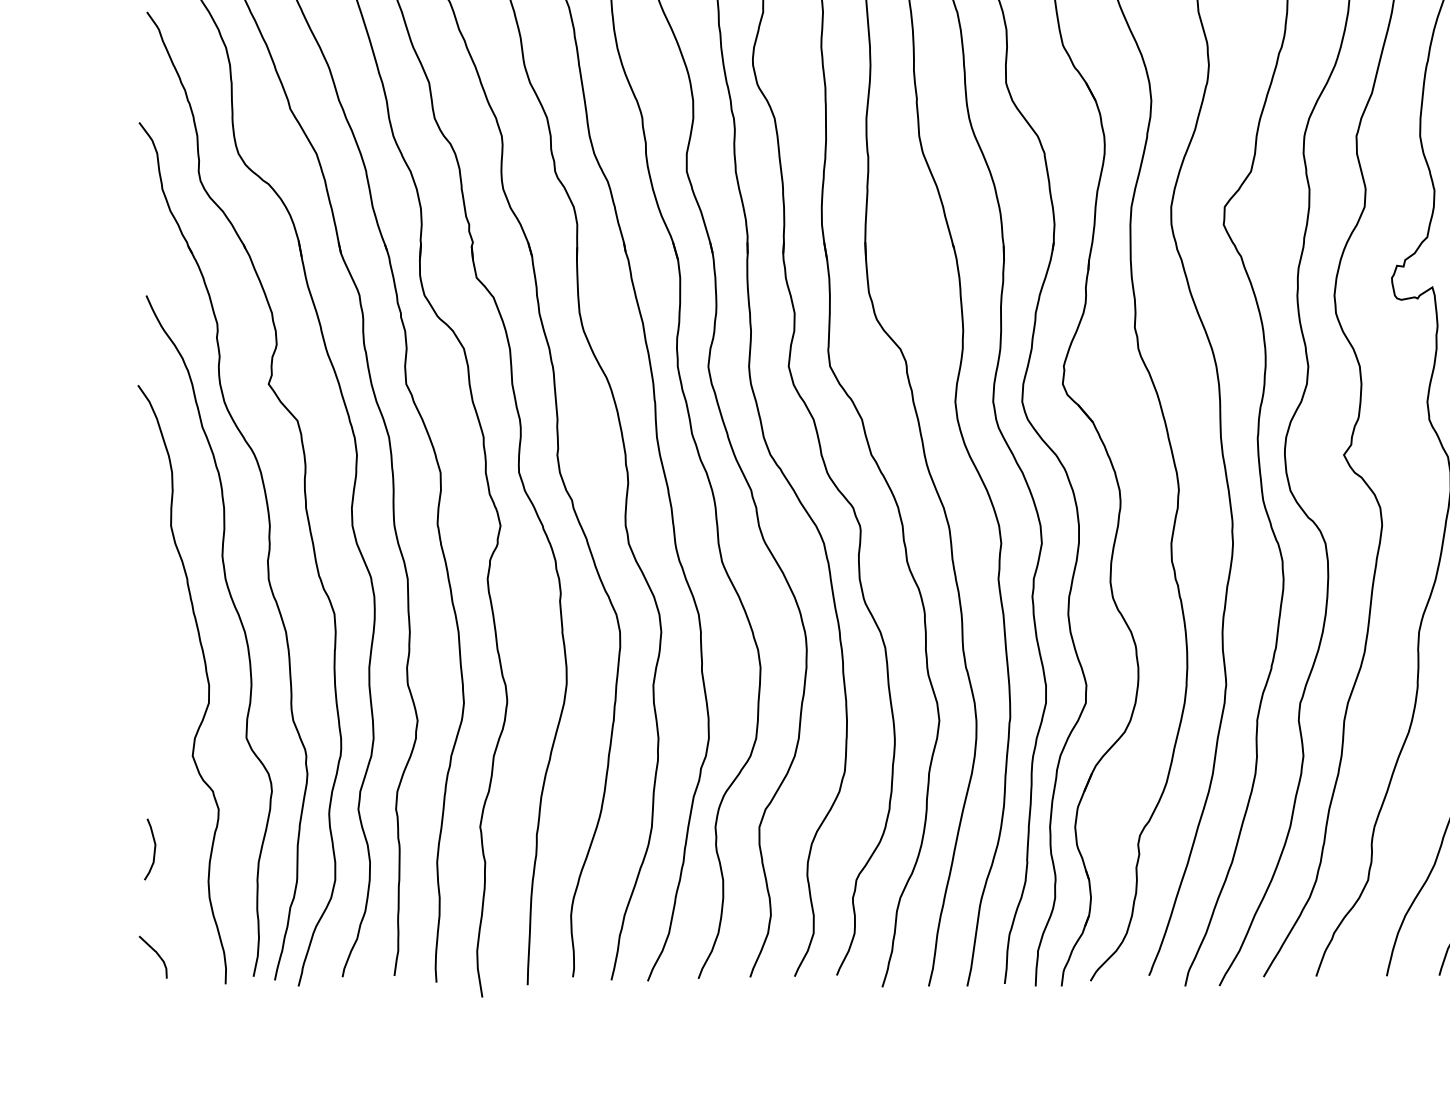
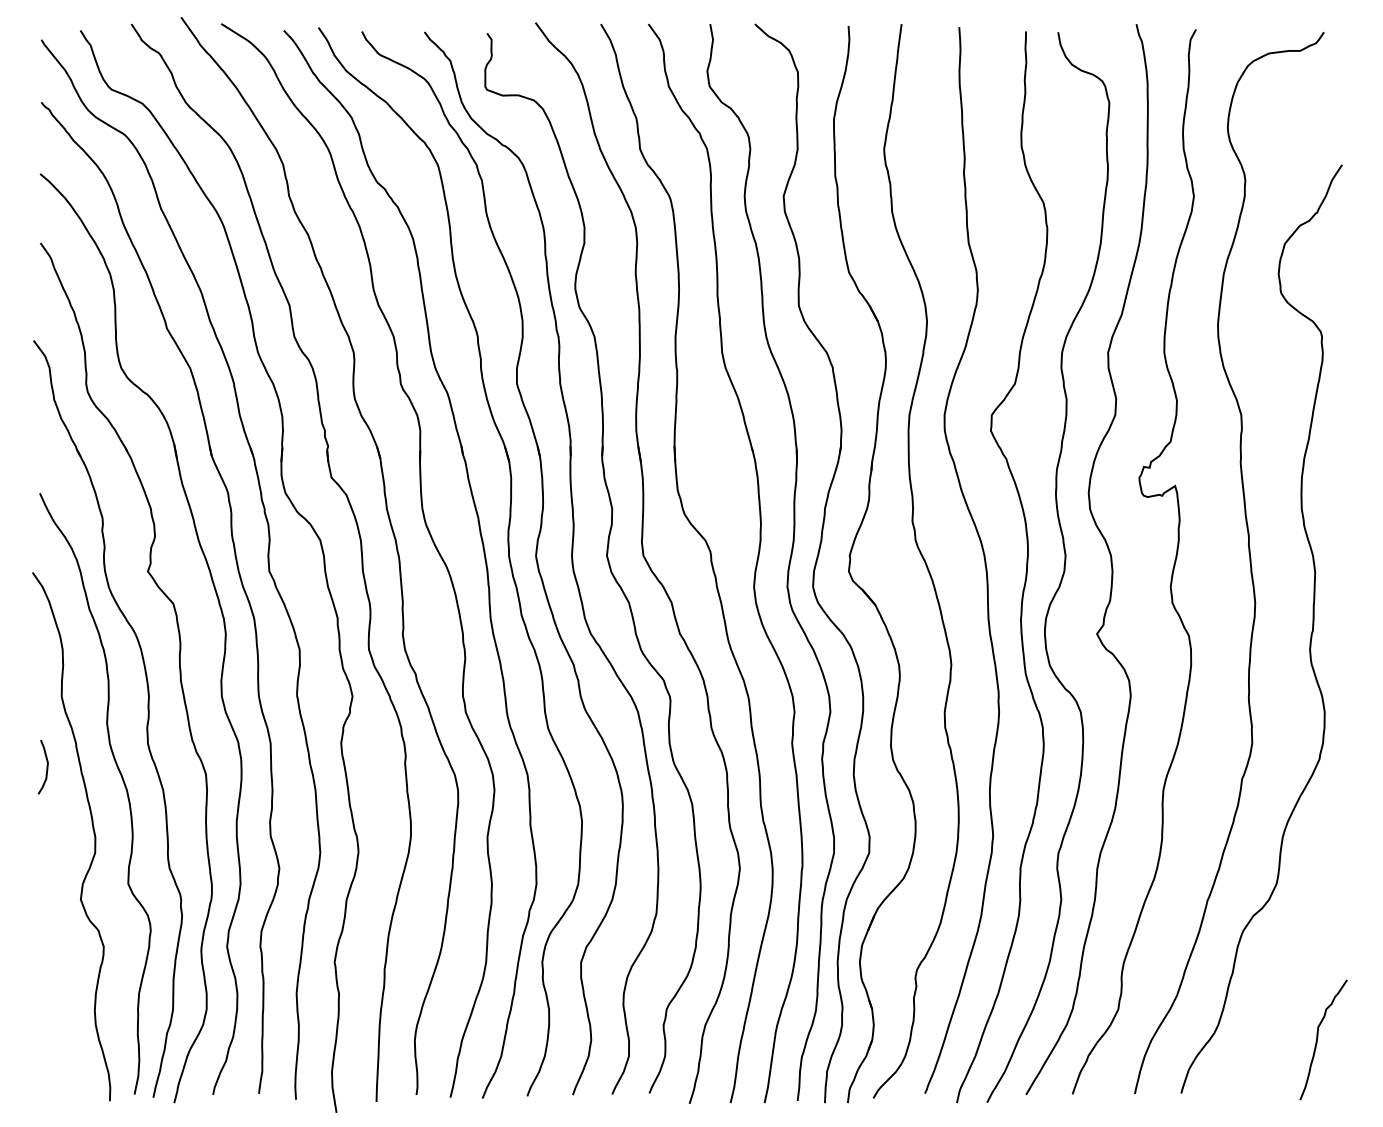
curve: (153, 849) -> (46, 767), moved
curve: (156, 954) -> (48, 1074), removed

